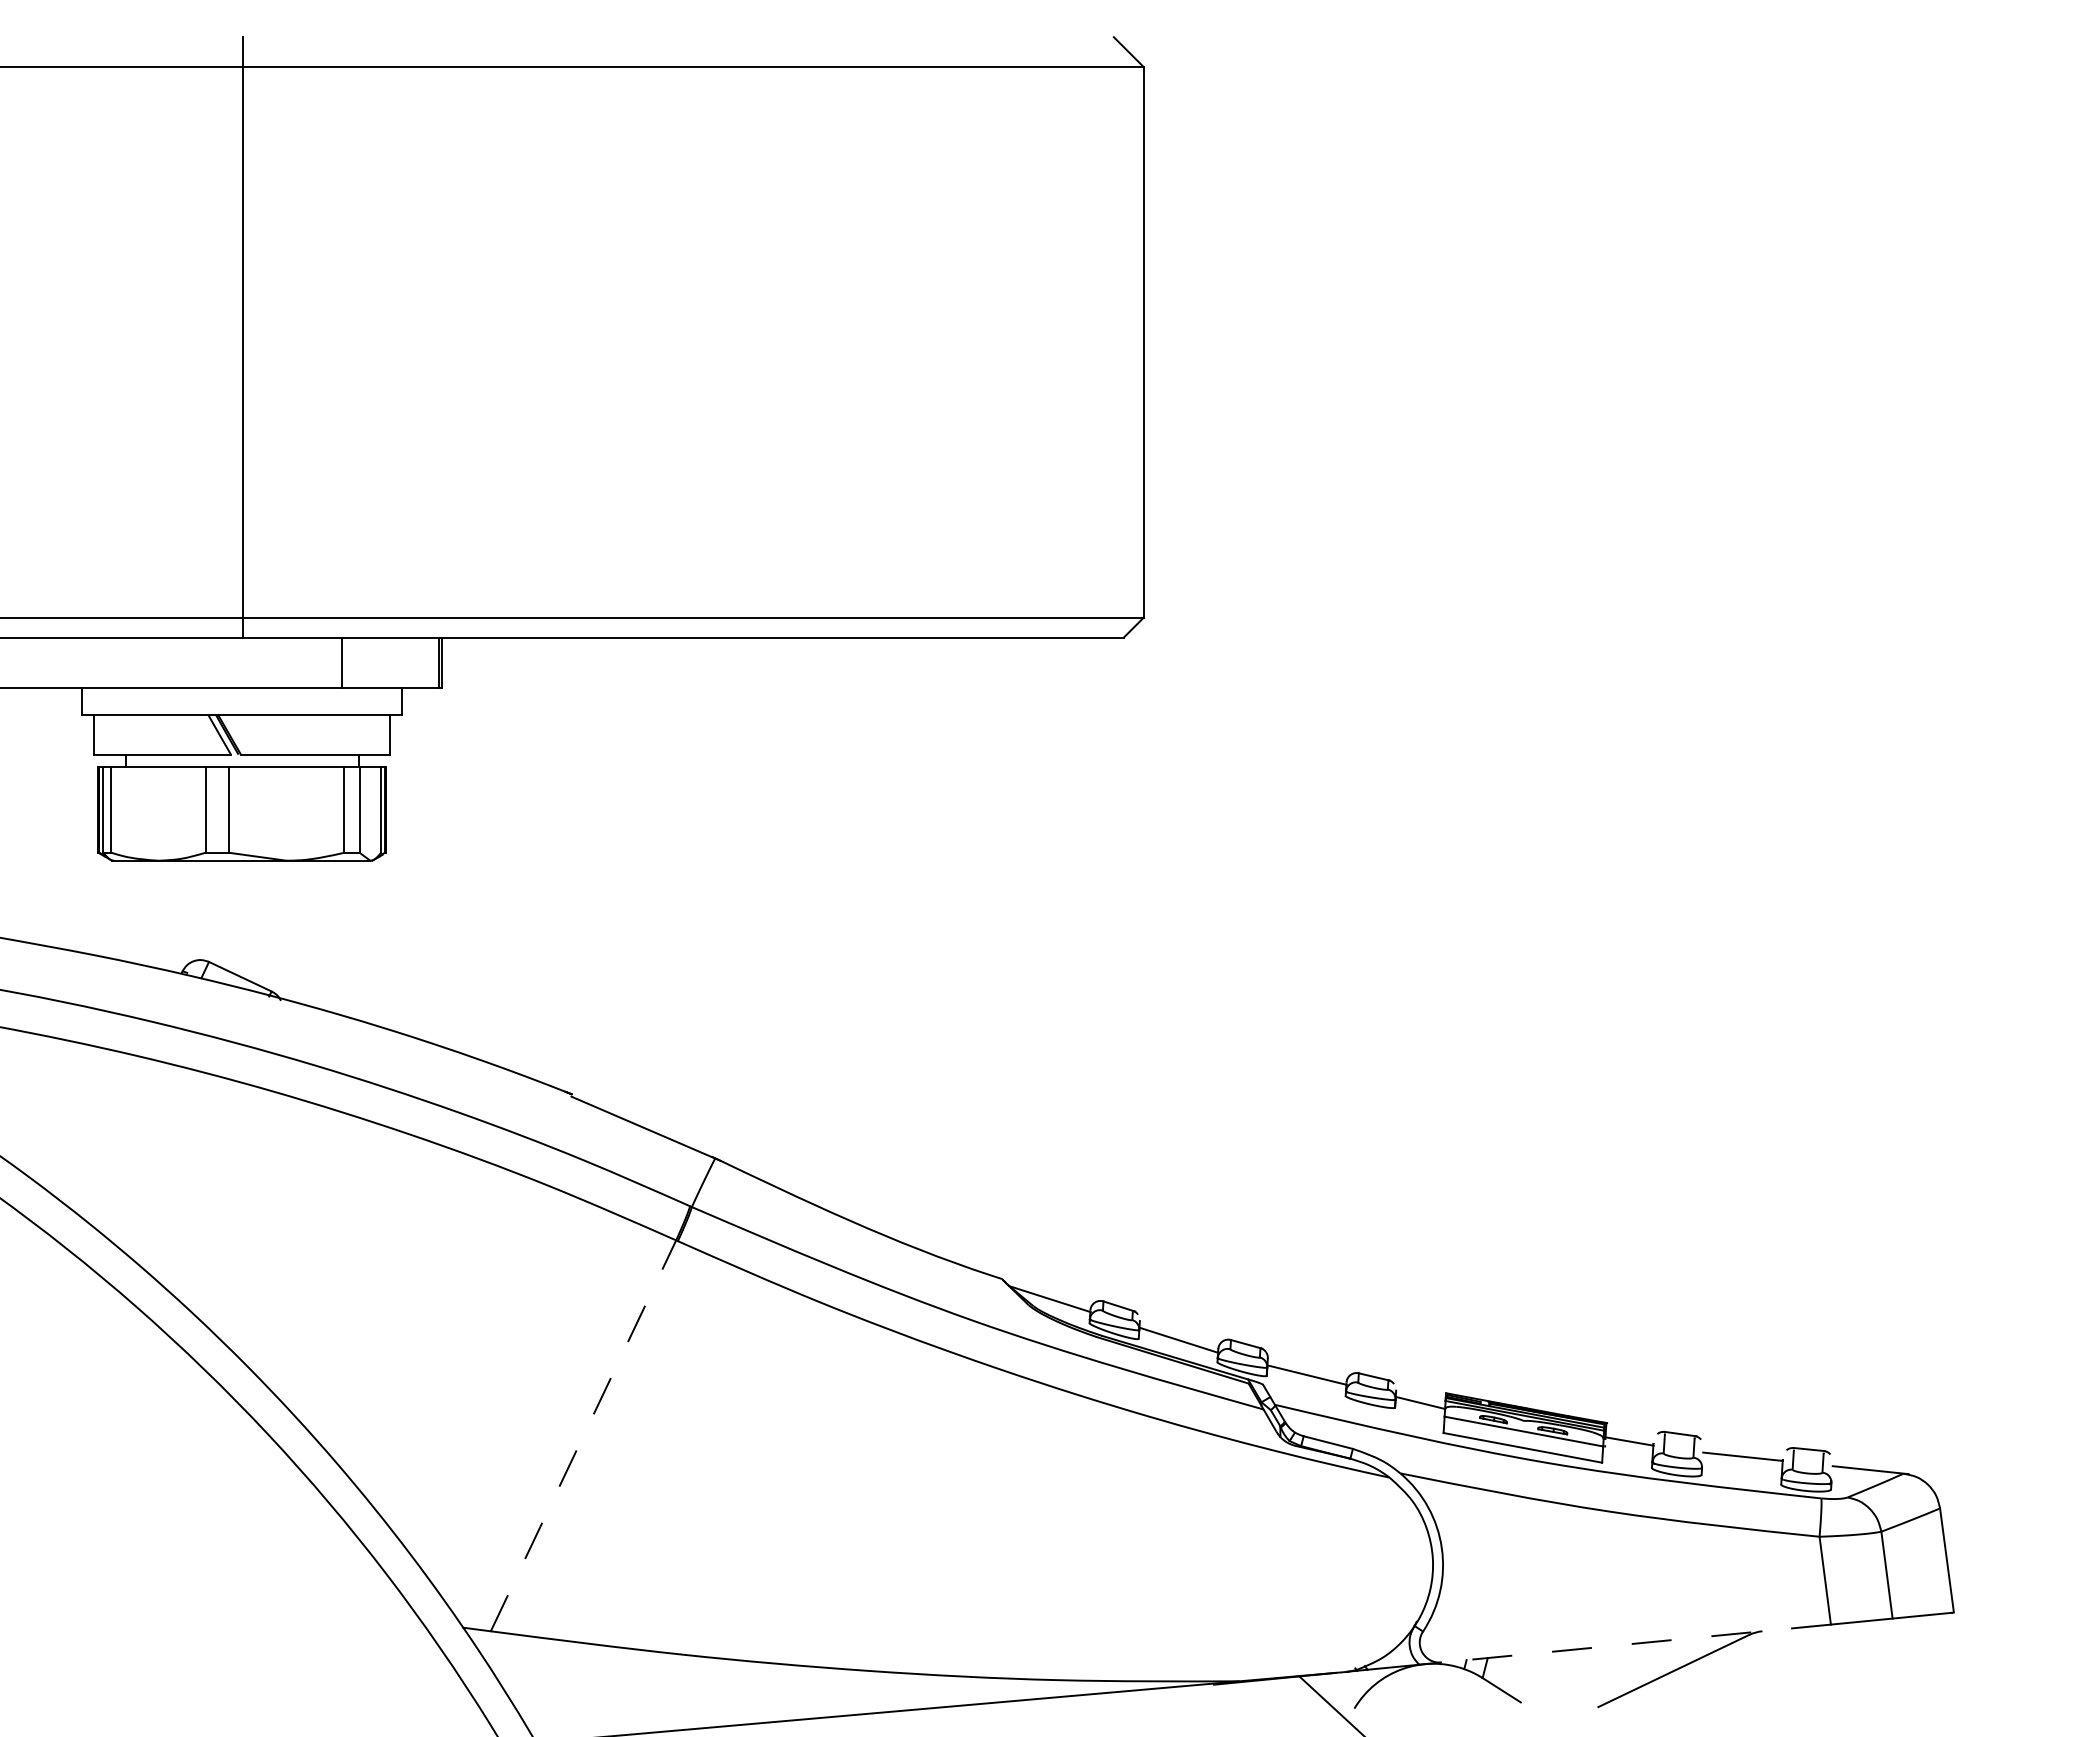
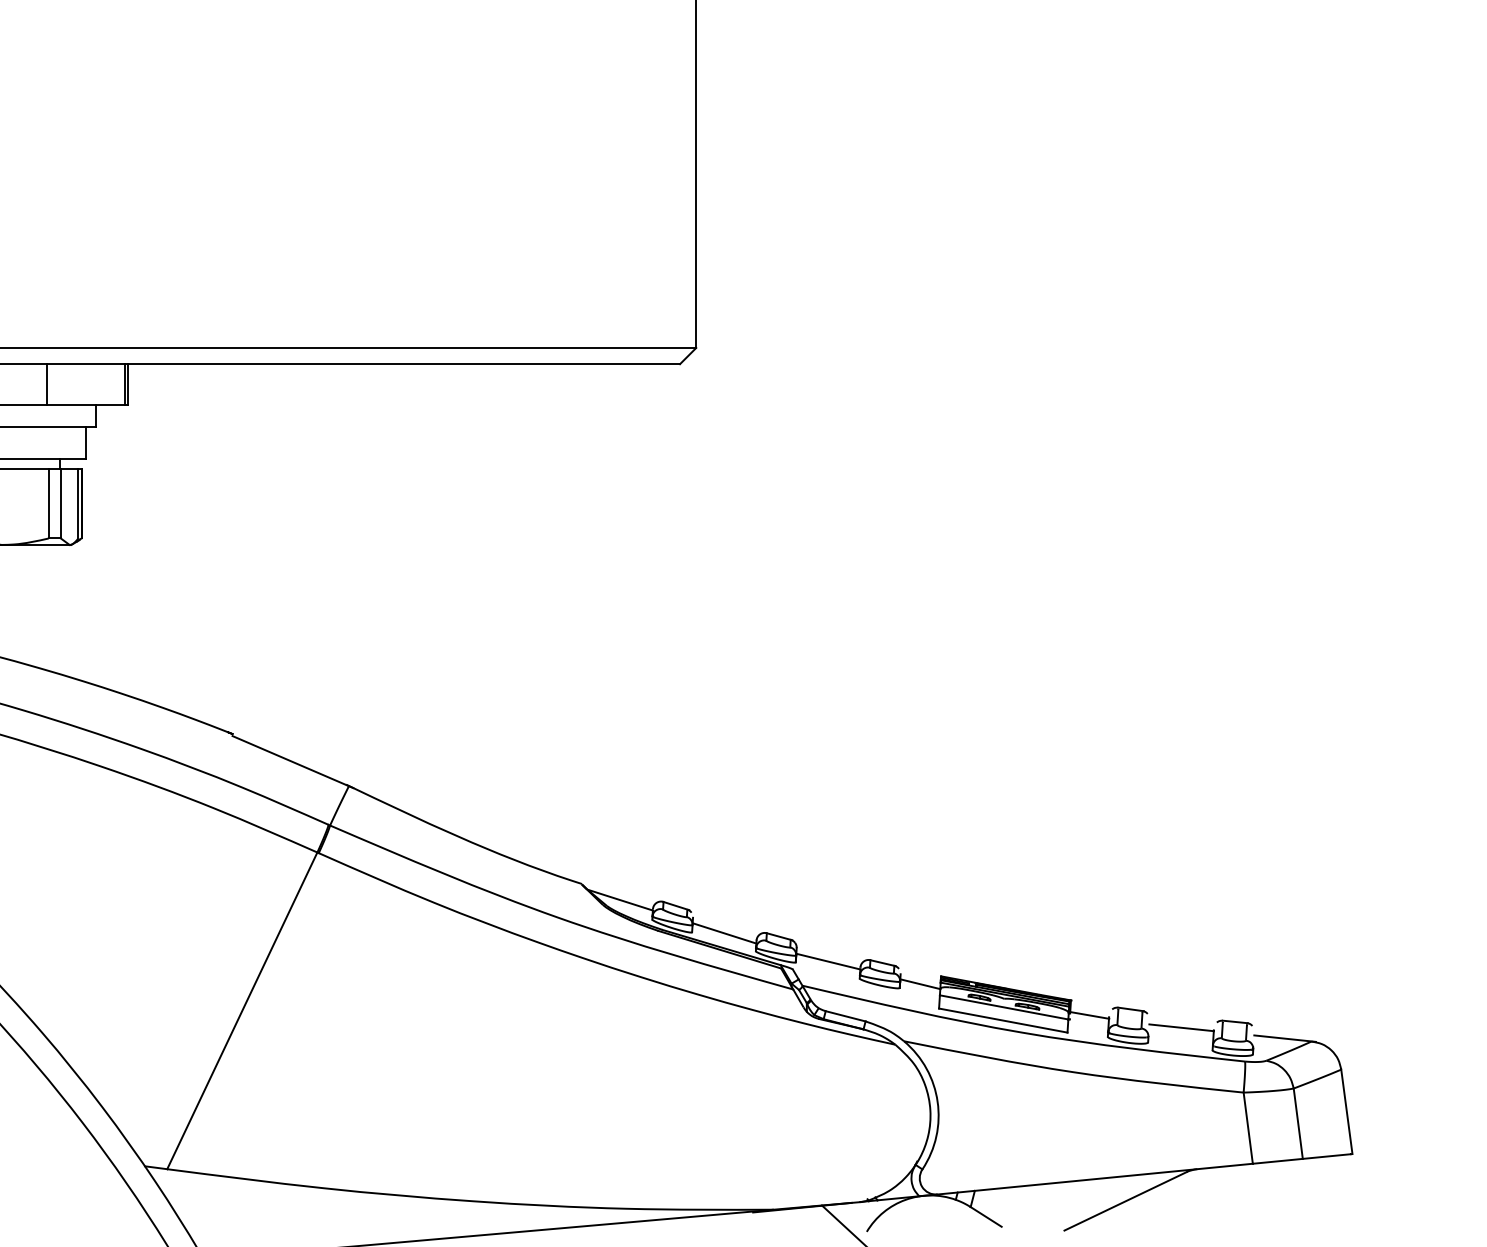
line: (583, 1435) -> (242, 1010), dashed -> solid
line: (1636, 1643) -> (1095, 1179), dashed -> solid

